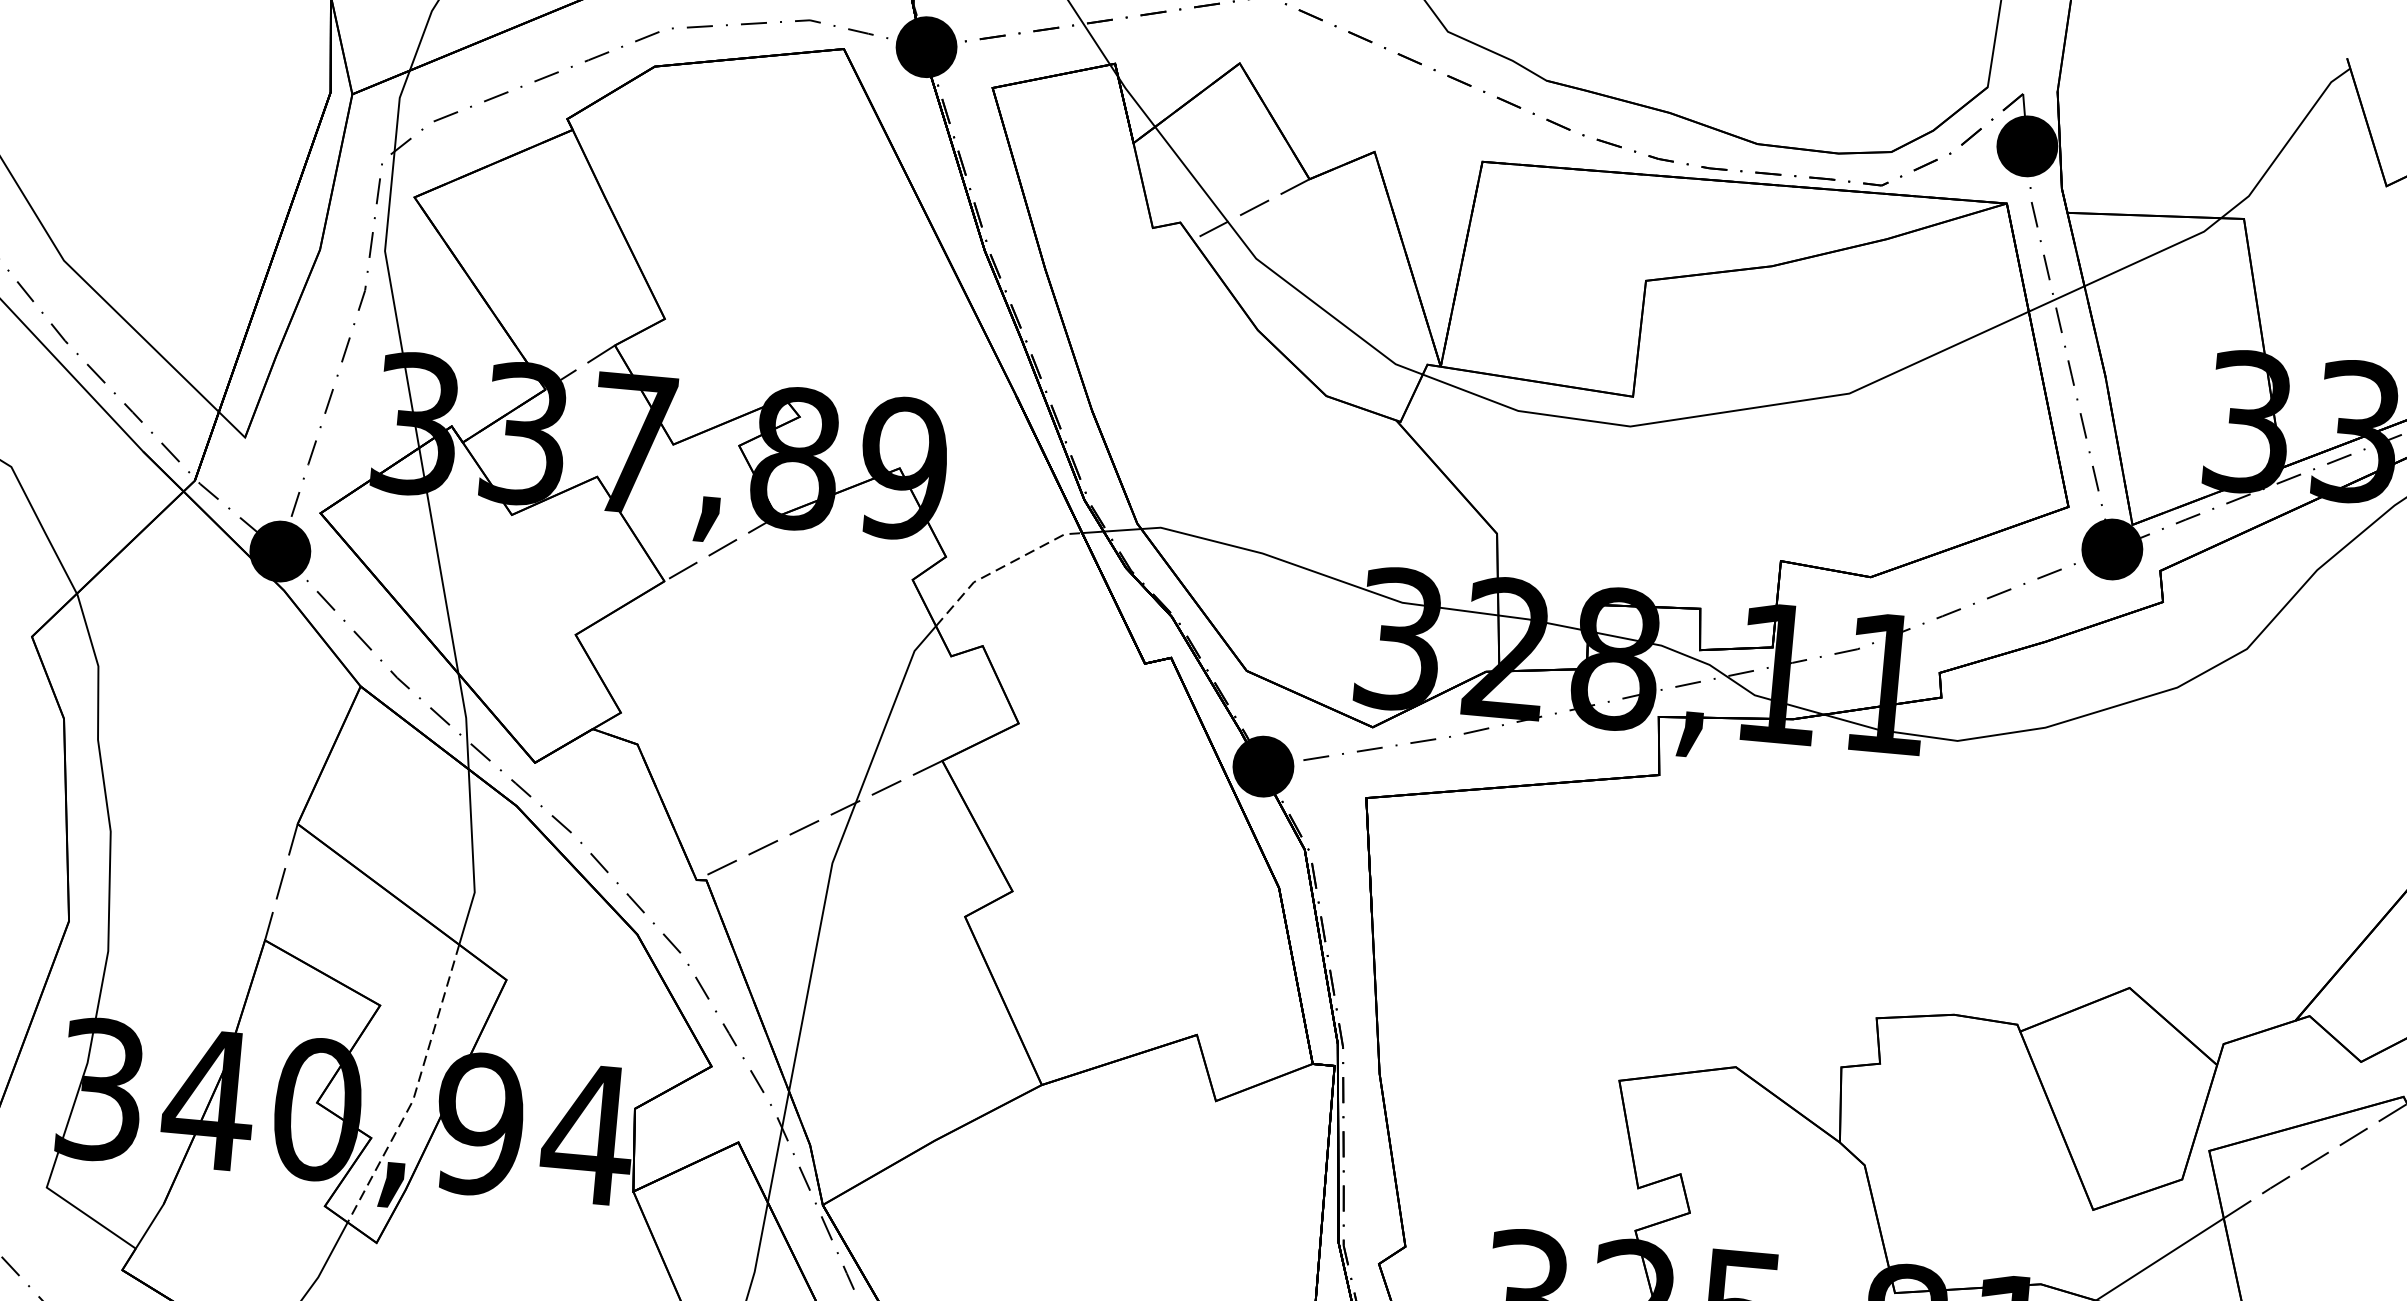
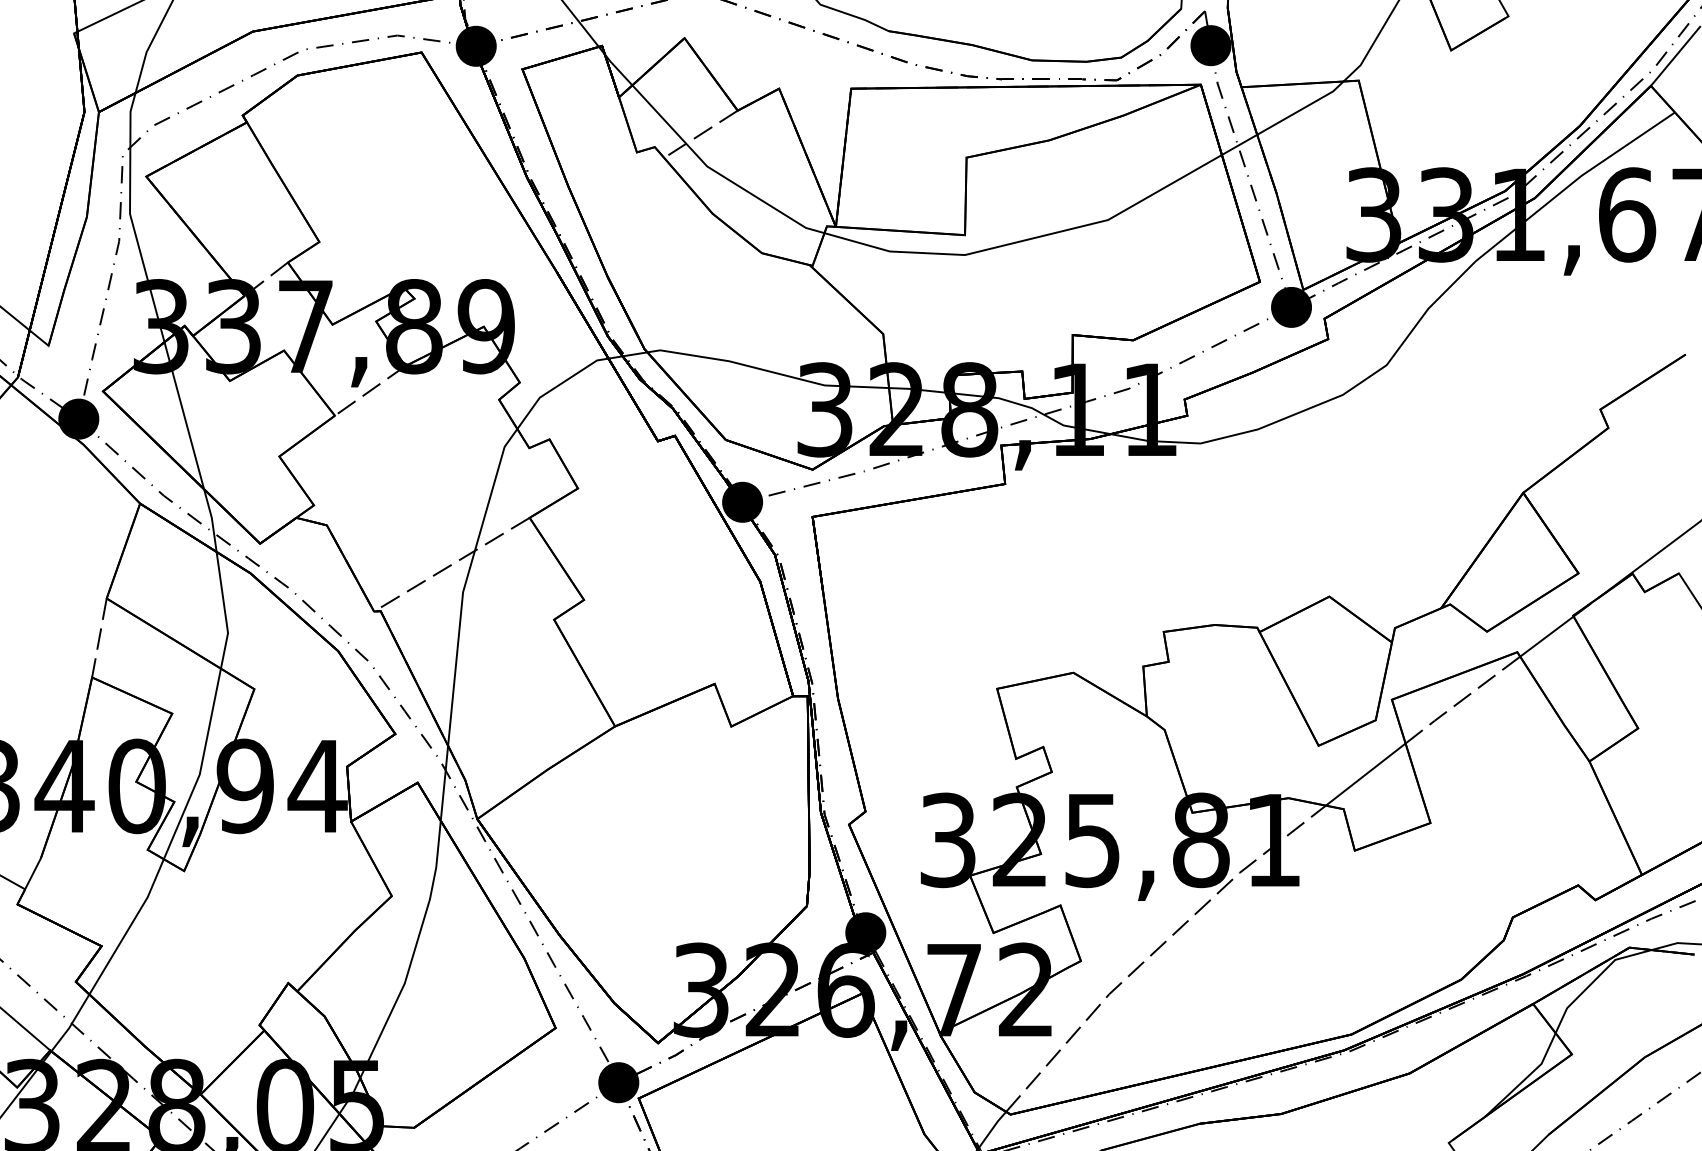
line: (1001, 567) -> (557, 386), dashed -> solid
line: (416, 1088) -> (201, 766), dashed -> solid

